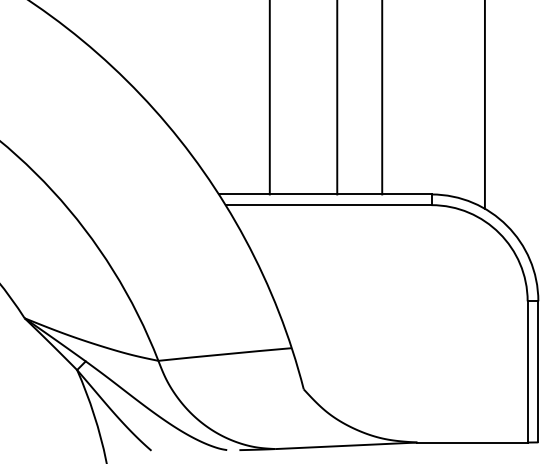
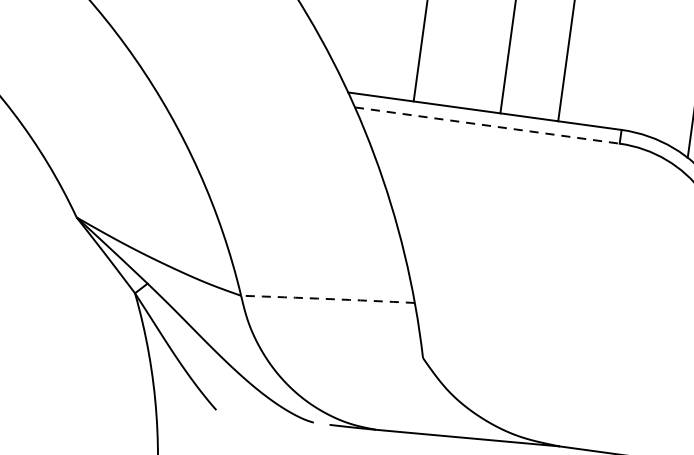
line: (328, 205) -> (487, 125), solid -> dashed
arc: (225, 354) -> (328, 299), solid -> dashed

